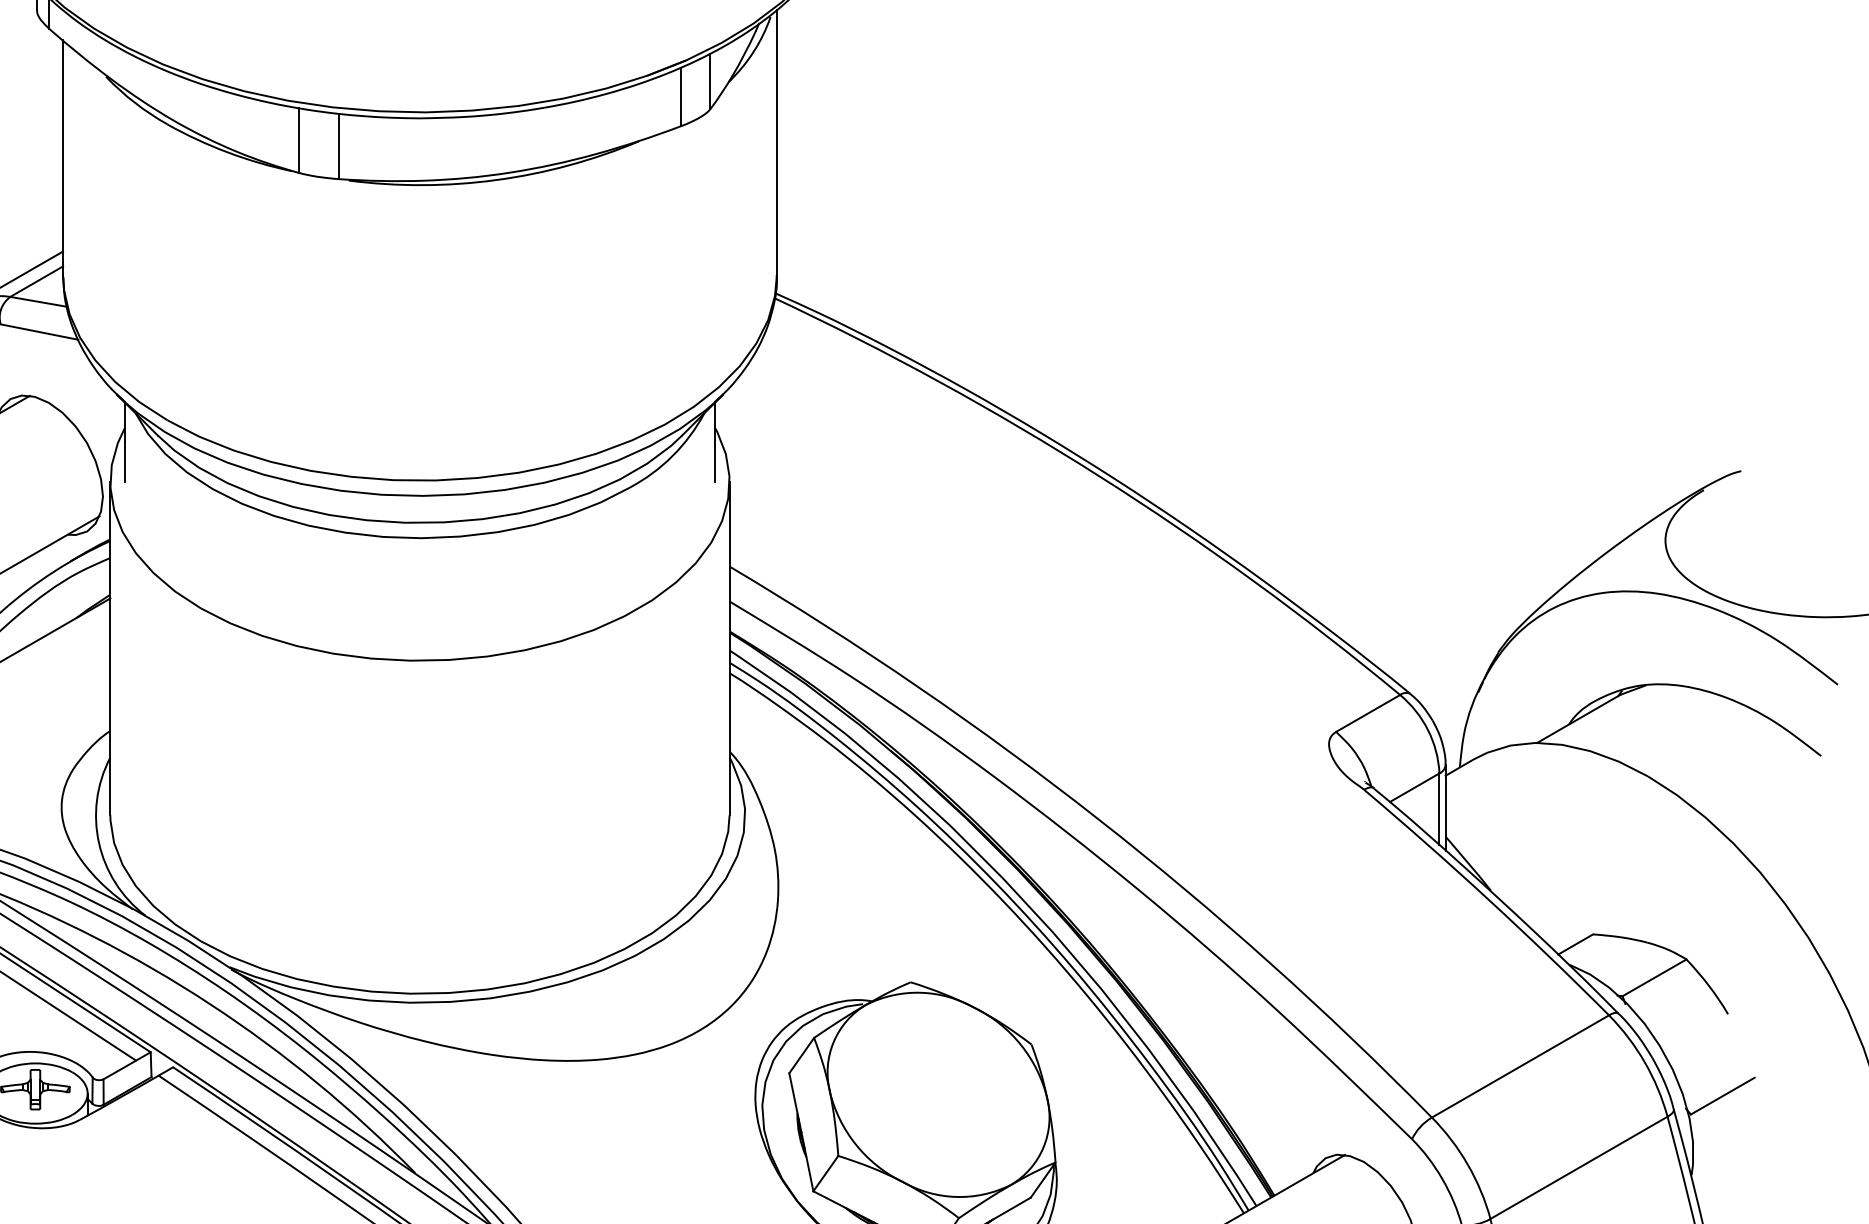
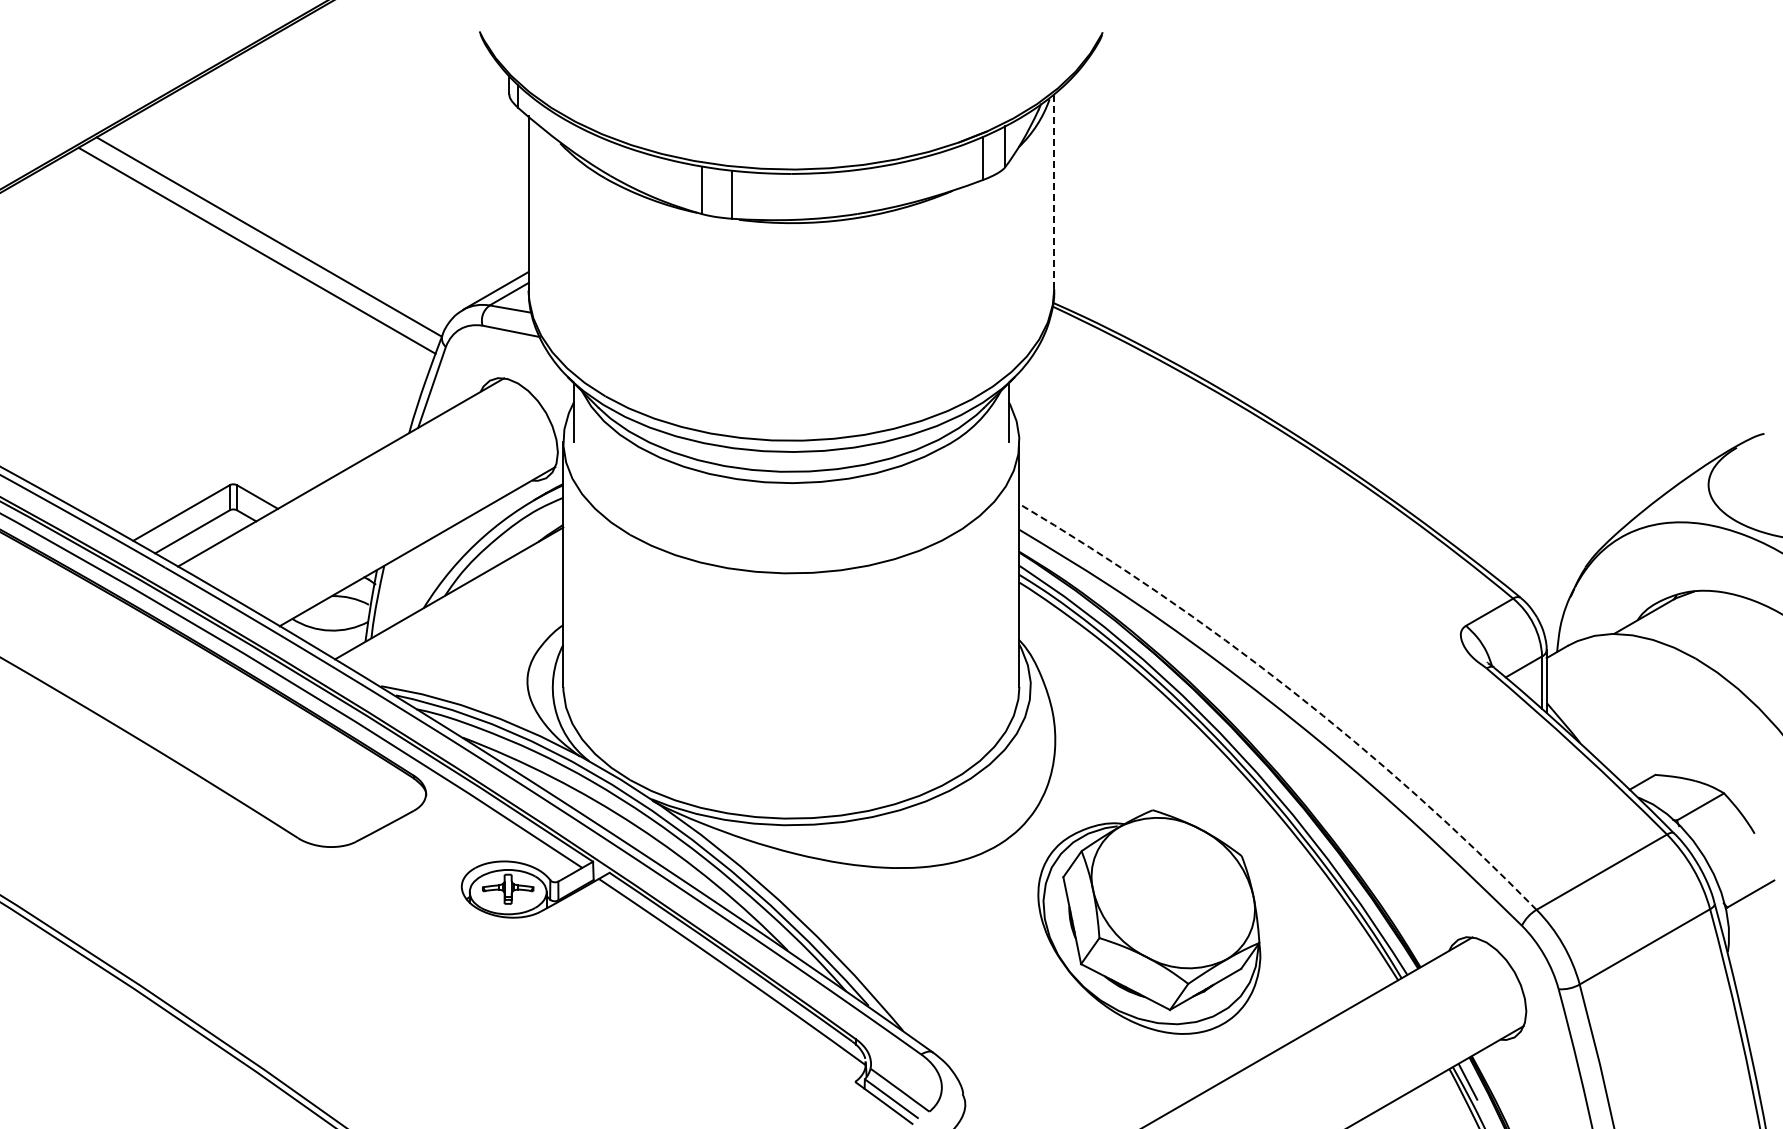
line: (777, 142) -> (1054, 191), solid -> dashed
arc: (1099, 819) -> (1291, 690), solid -> dashed

